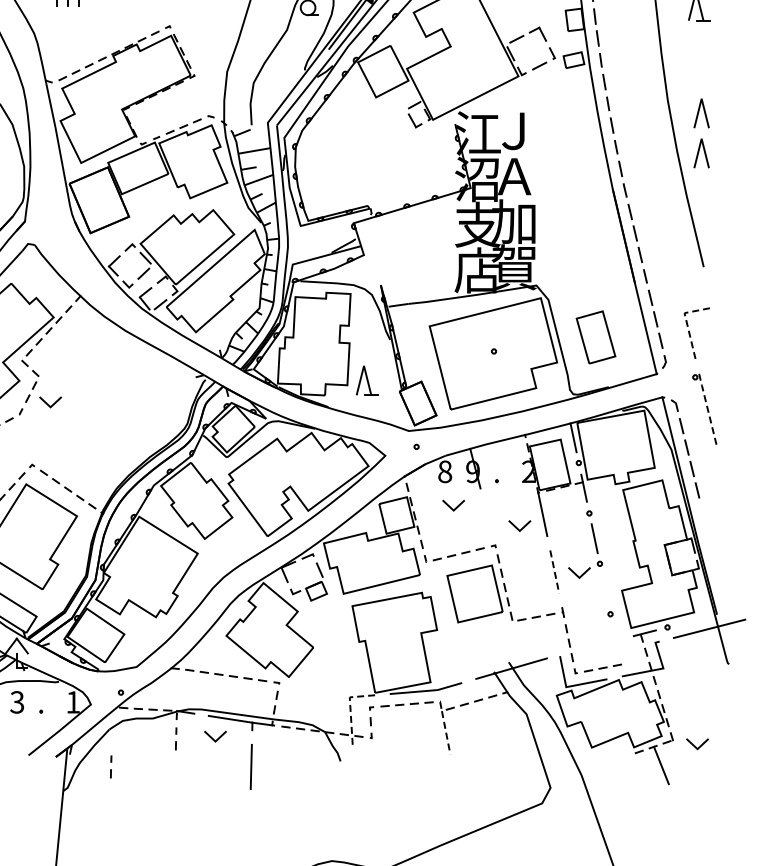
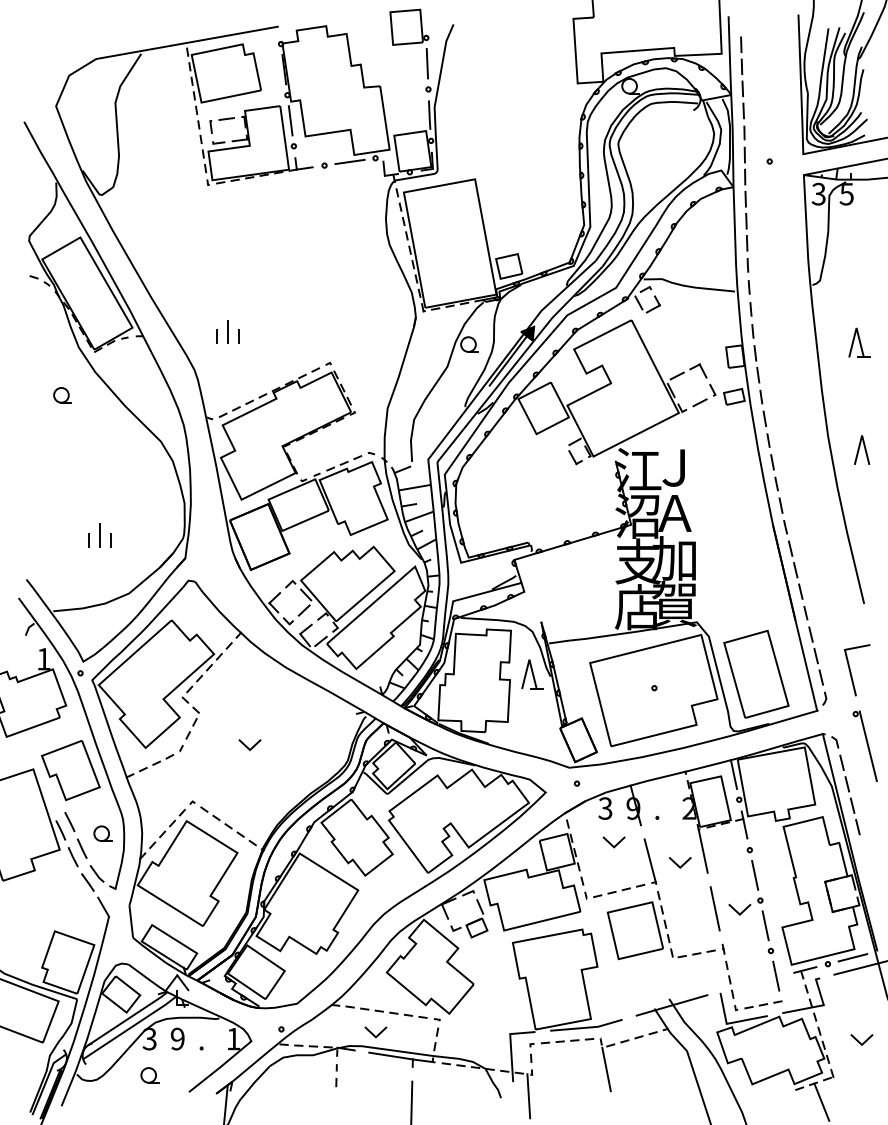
line: (704, 152) -> (864, 489), removed
line: (687, 323) -> (847, 660), dashed -> solid
part: (596, 336) -> (756, 673), size x1.67
part: (367, 380) -> (532, 674), moved
line: (48, 403) -> (247, 746), moved
line: (708, 408) -> (868, 745), dashed -> solid
text: (445, 471) -> (605, 808), 8 -> 3
line: (489, 523) -> (649, 860), added
line: (555, 572) -> (715, 909), dashed -> solid
line: (605, 588) -> (765, 925), added
line: (692, 620) -> (852, 957), added
line: (616, 638) -> (776, 975), added
text: (17, 702) -> (177, 1039), 3 -> 9
line: (350, 707) -> (510, 1044), dashed -> solid
line: (446, 733) -> (606, 1070), dashed -> solid
line: (213, 737) -> (373, 1033), moved
line: (695, 745) -> (859, 1041), moved
line: (368, 759) -> (528, 1096), added
line: (111, 769) -> (271, 1106), removed

